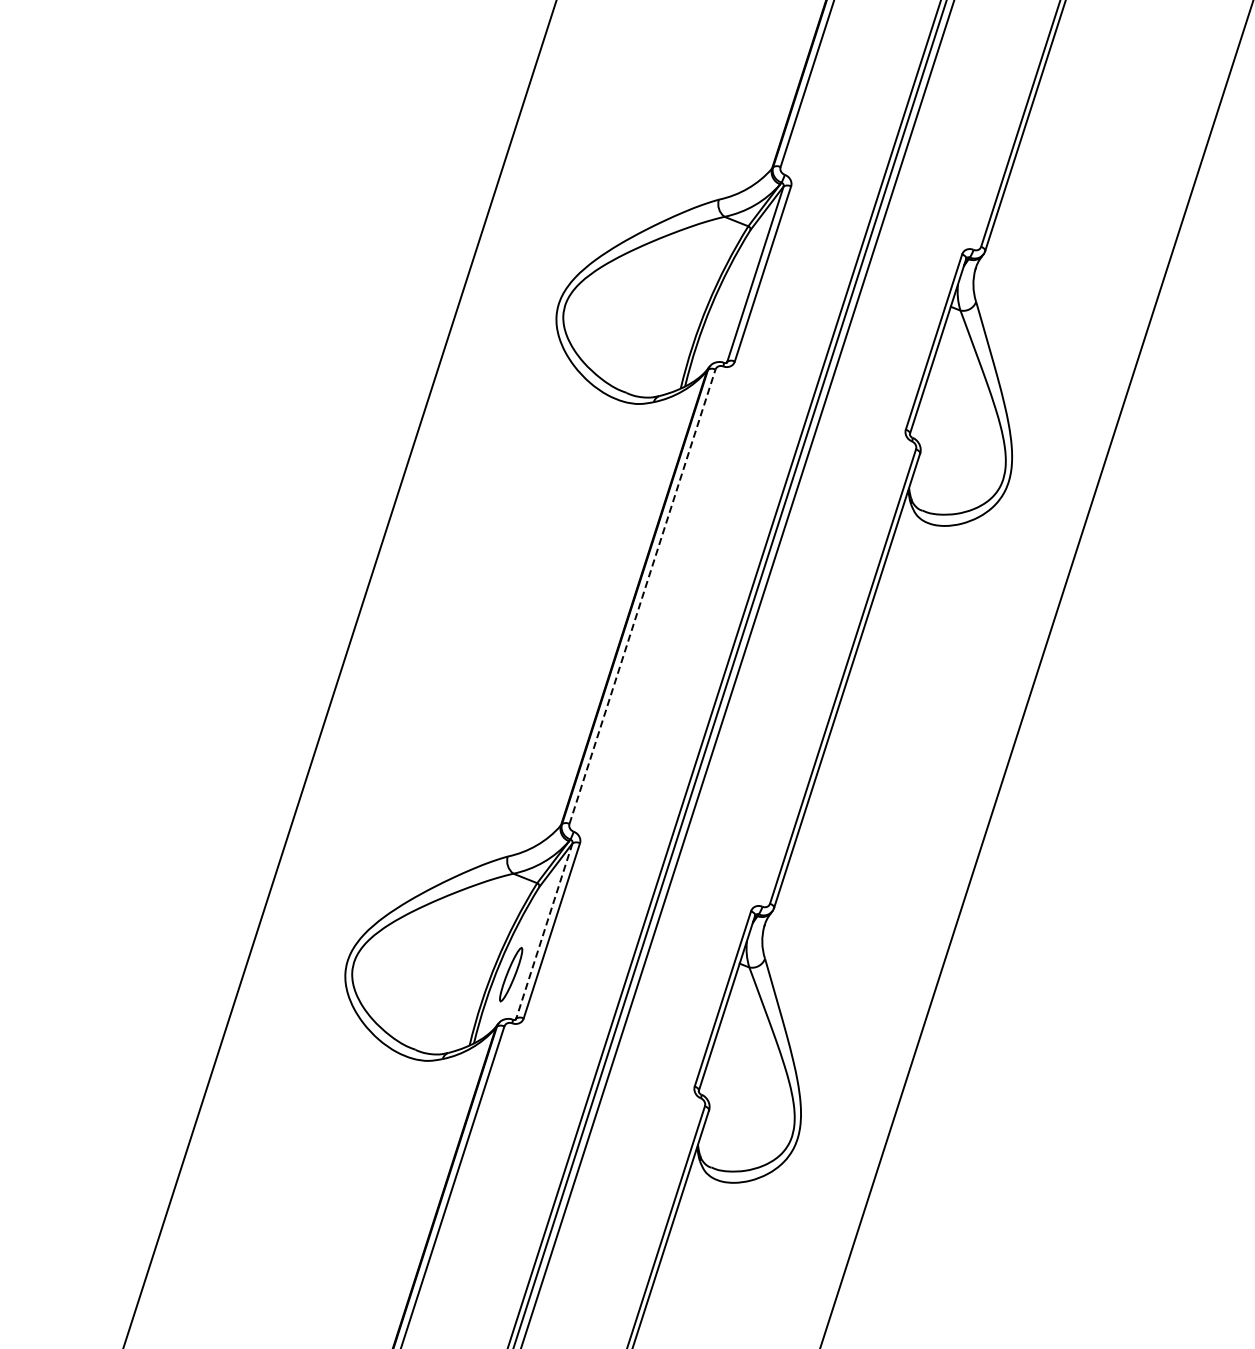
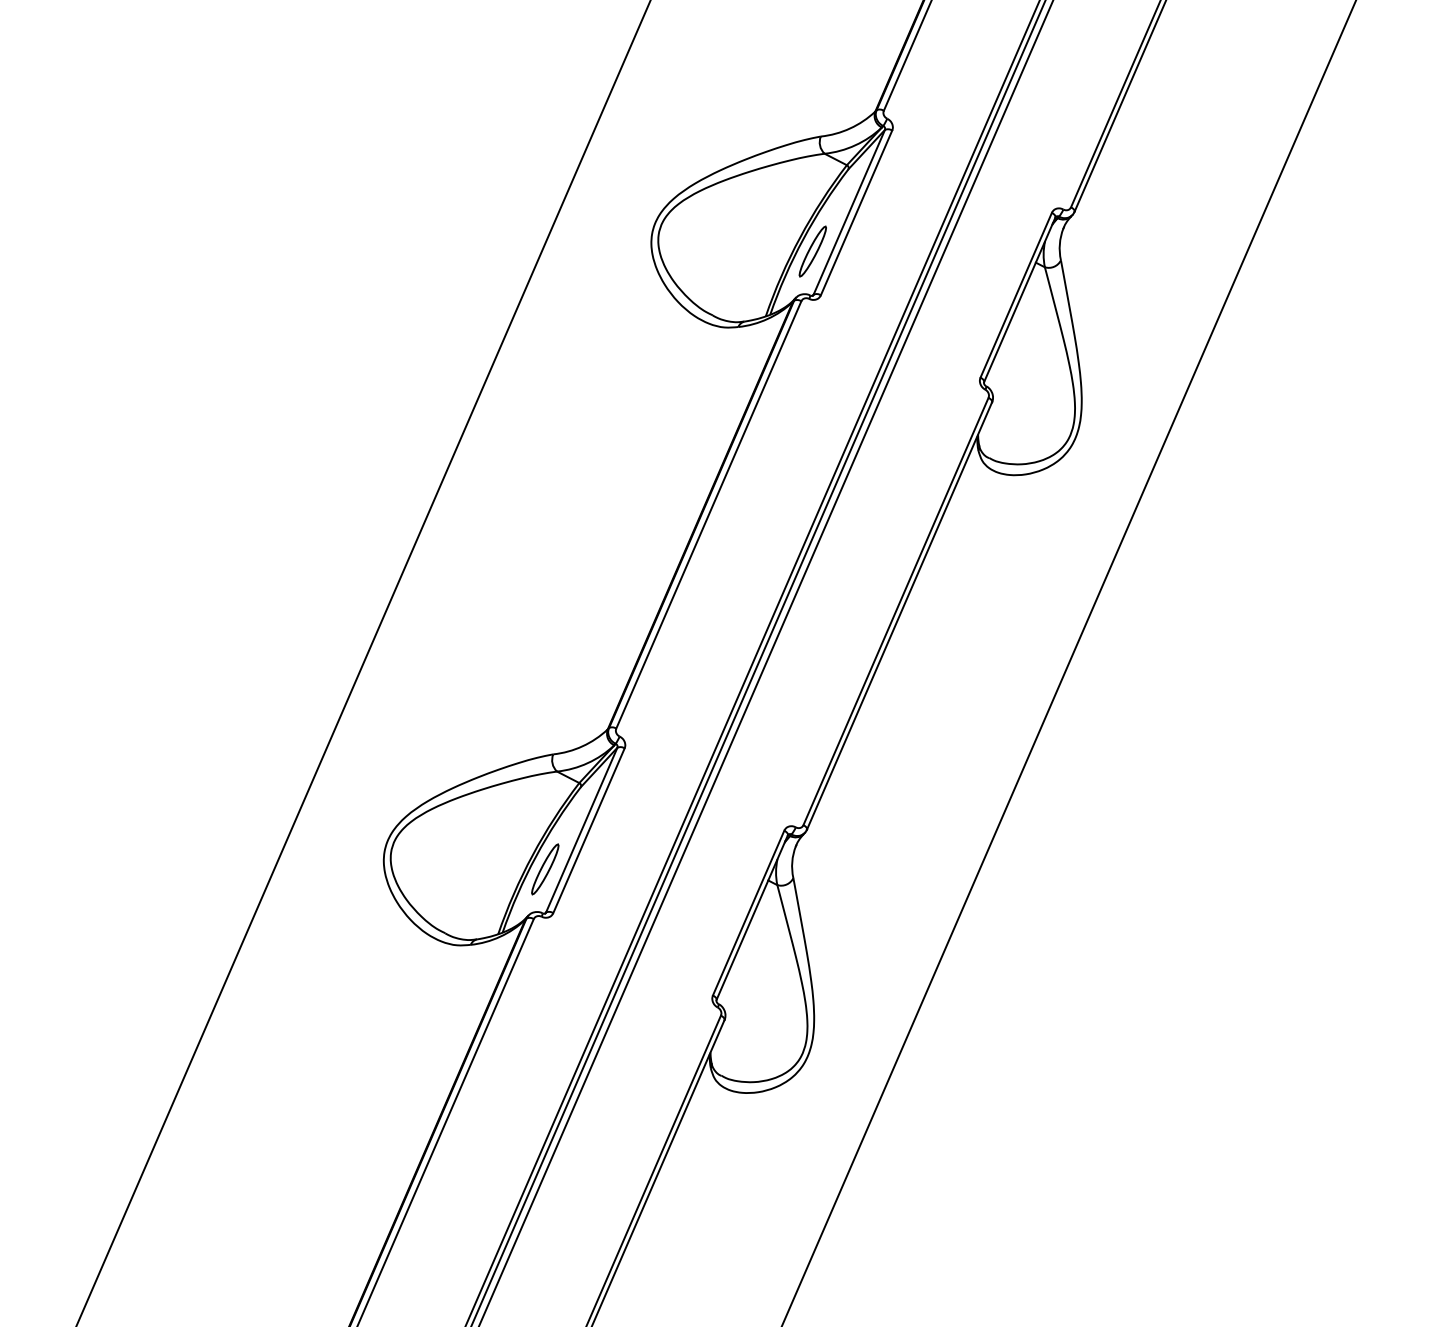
part: (721, 317) -> (812, 251), added
line: (642, 596) -> (708, 514), dashed -> solid
line: (544, 931) -> (581, 830), dashed -> solid

